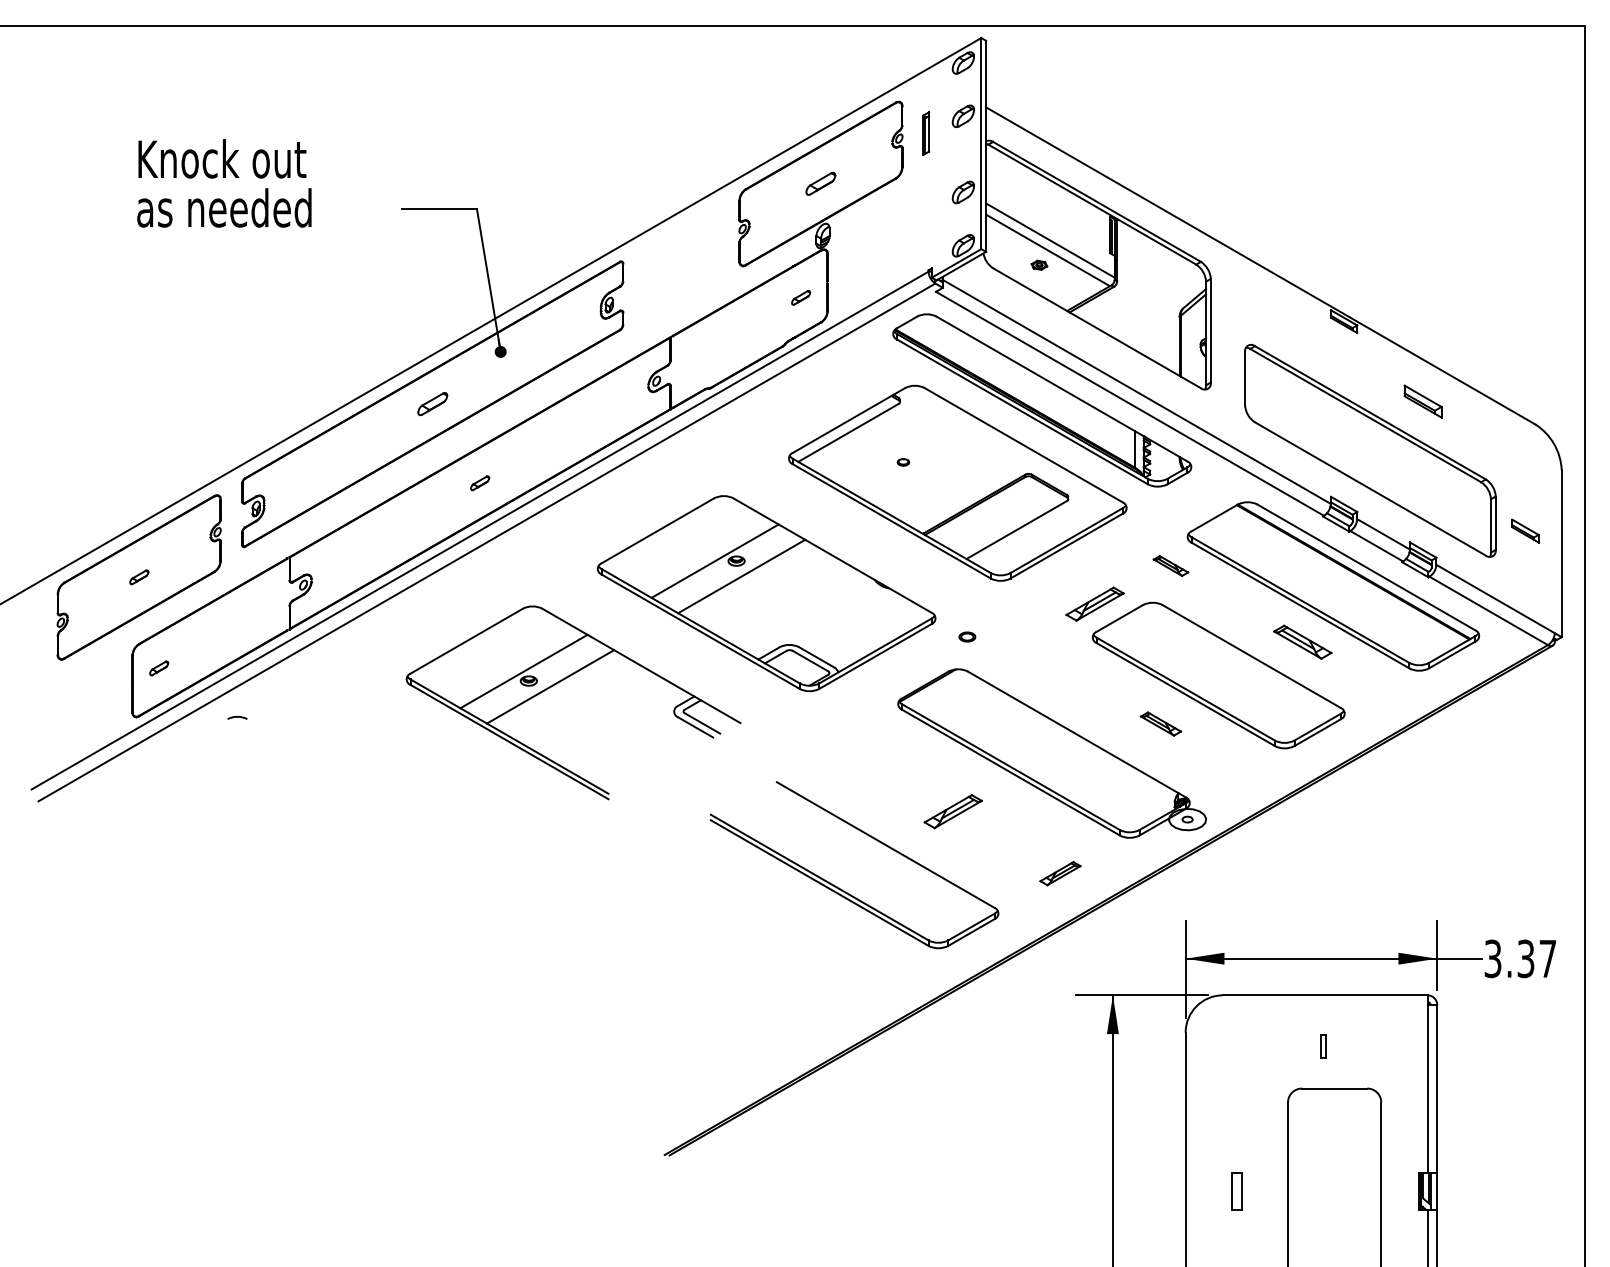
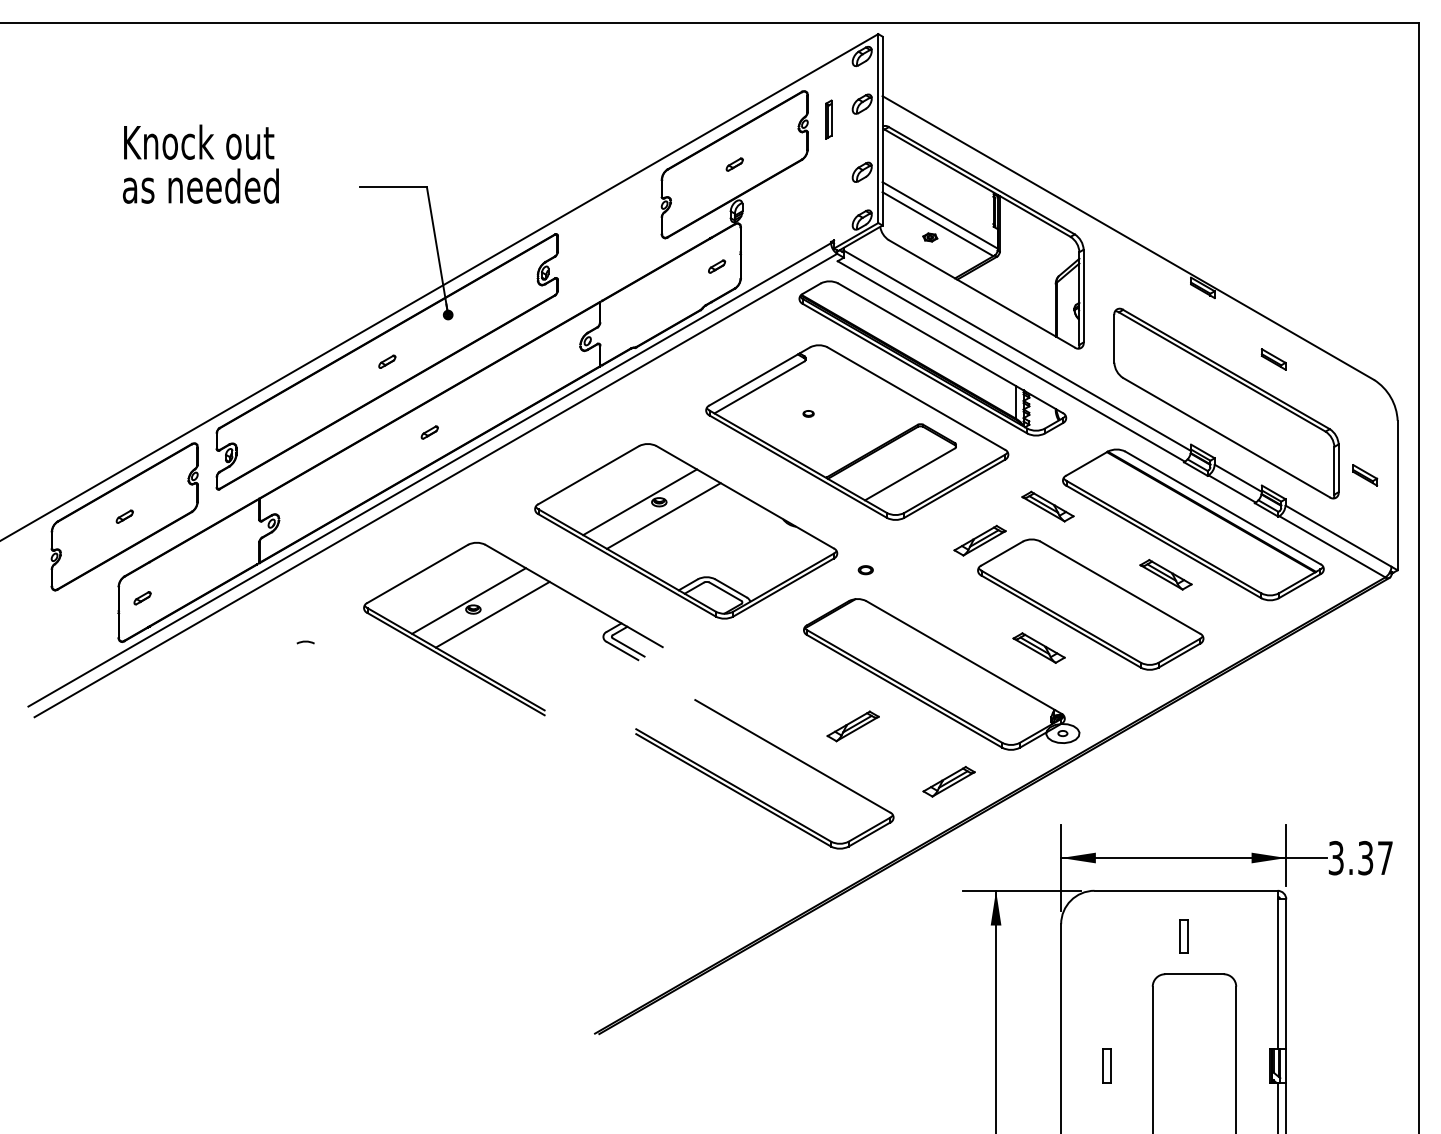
part: (820, 183) -> (734, 164), size x0.62
part: (1423, 401) -> (1273, 359), size x0.71
part: (432, 404) -> (387, 362), size x0.62
part: (1170, 565) -> (1047, 506), size x1.67
line: (237, 717) -> (305, 642), moved
part: (1160, 723) -> (1038, 647), size x1.43
part: (1060, 873) -> (949, 781), size x1.43
part: (1323, 1046) -> (1184, 936), size x1.67

